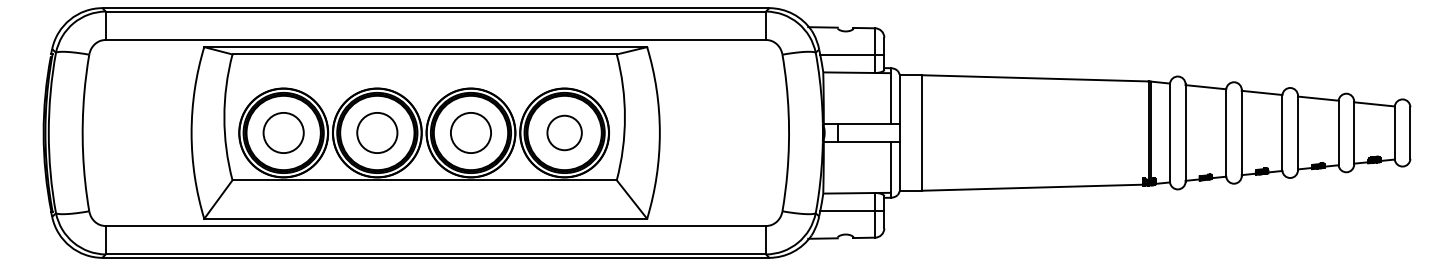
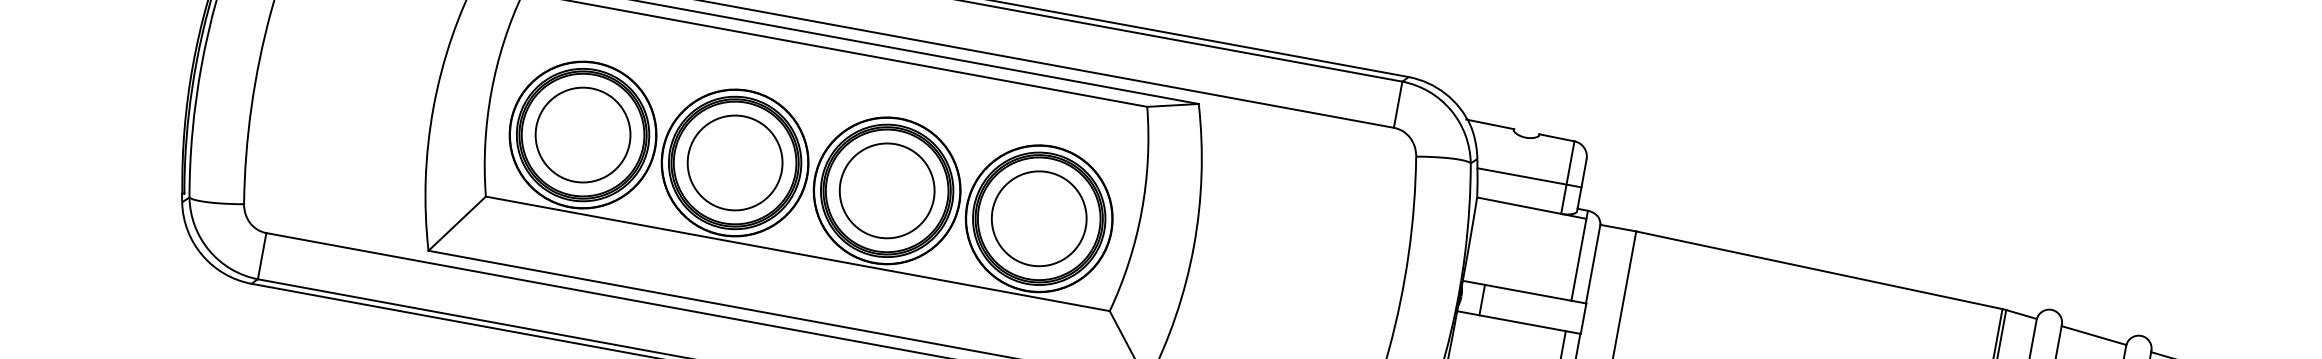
circle: (283, 132) -> (582, 134), size x1.43
circle: (377, 132) -> (735, 162), size x1.43
circle: (470, 132) -> (886, 189), size x1.43
circle: (564, 132) -> (1039, 217), size x1.67

